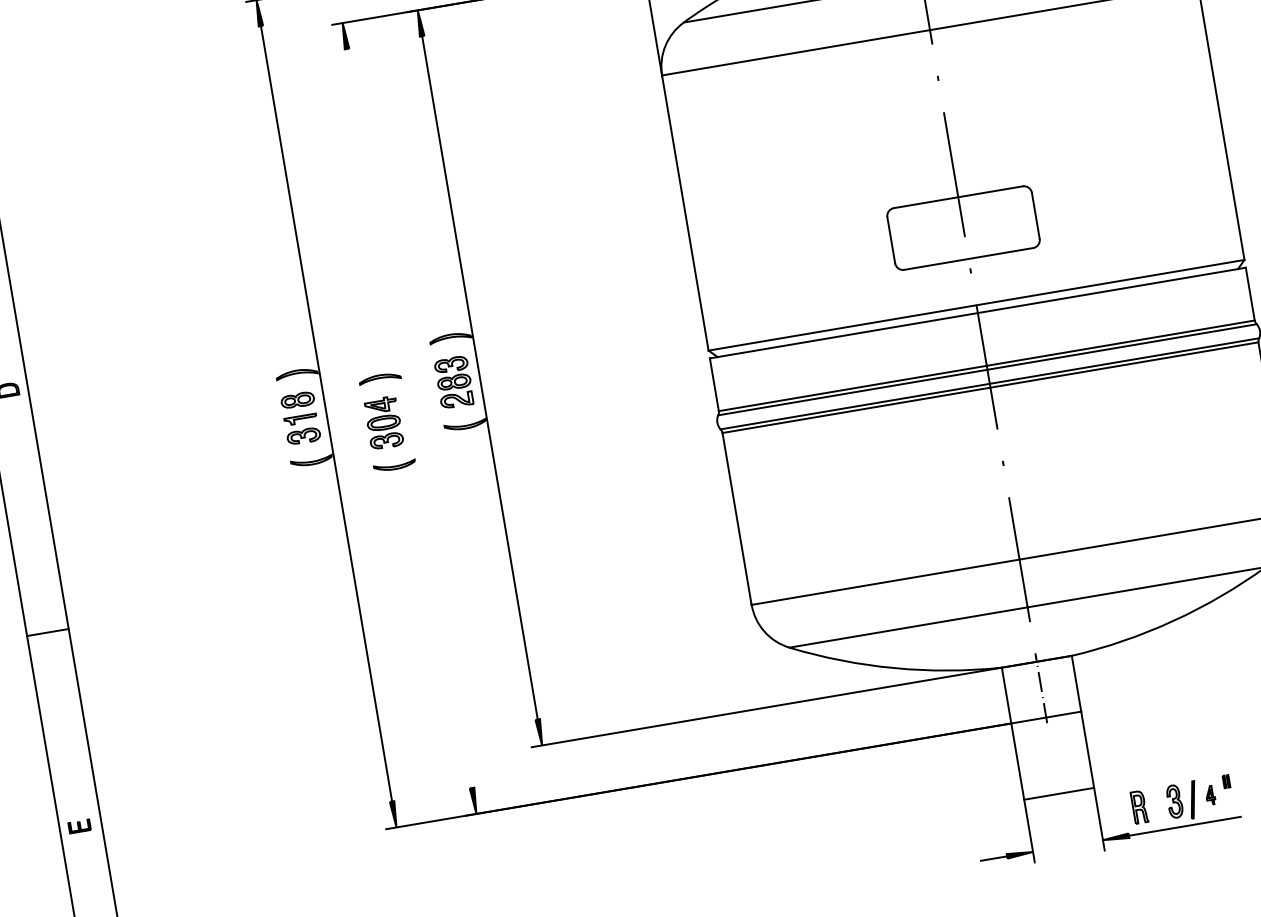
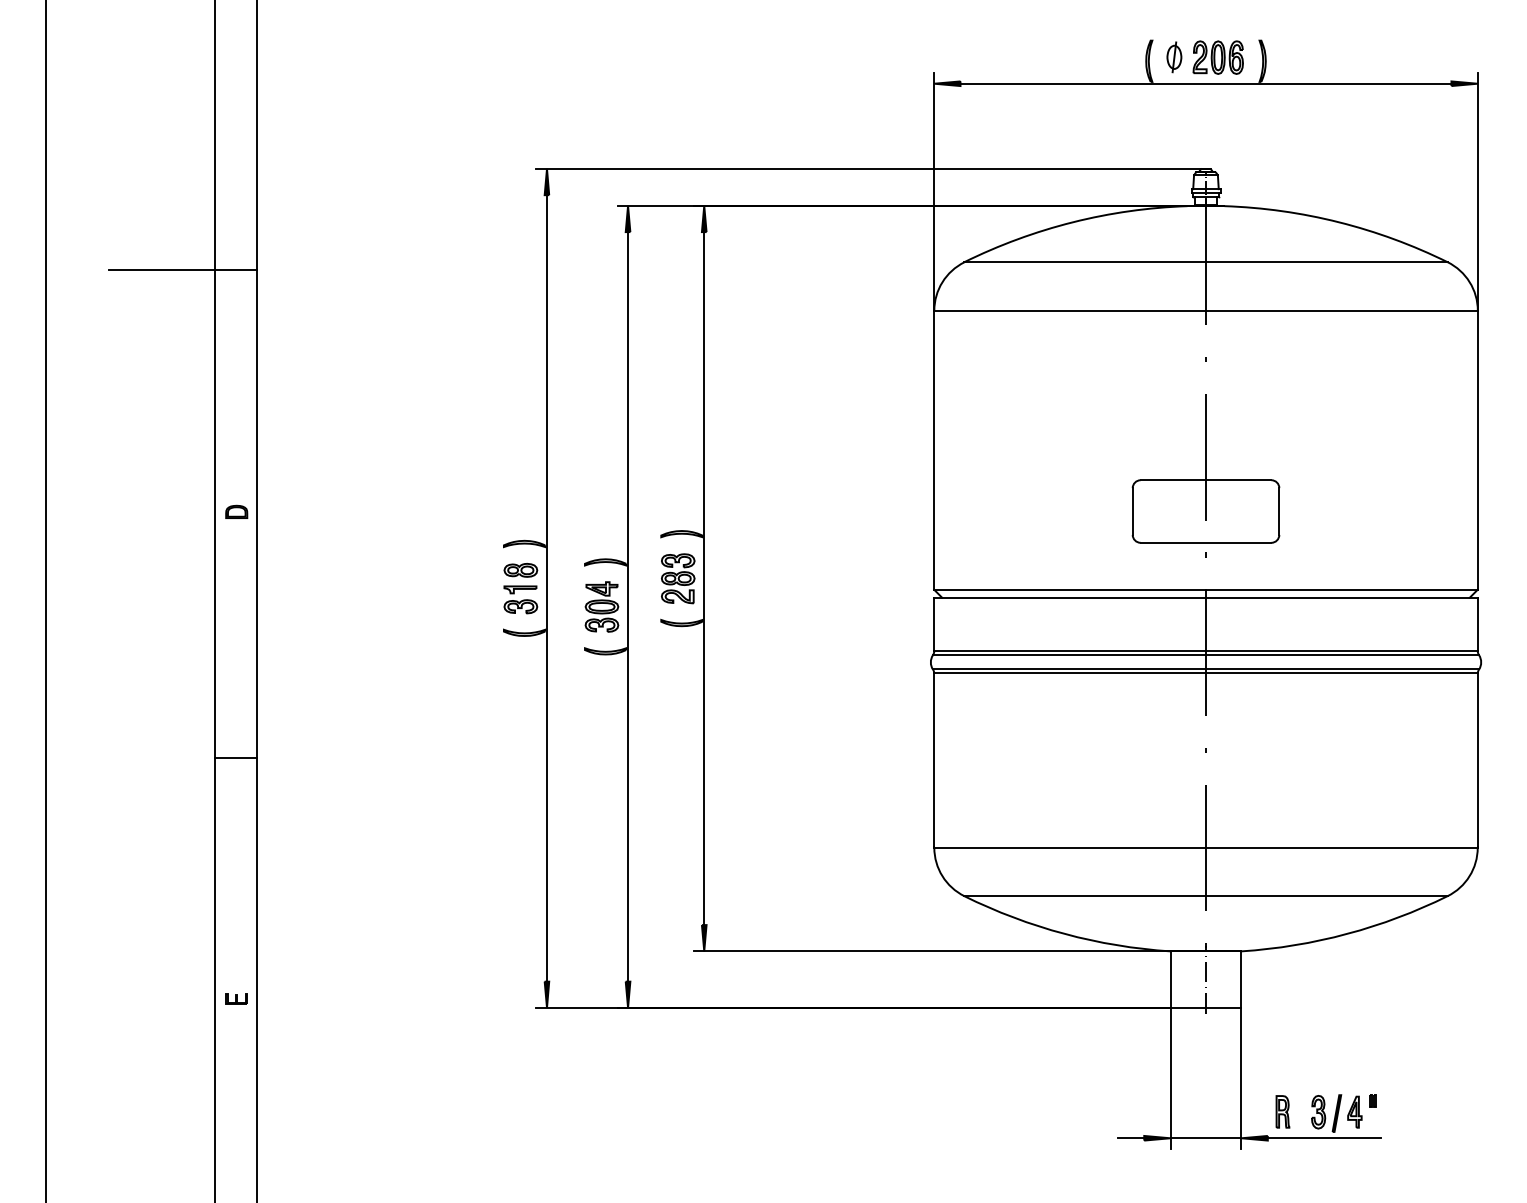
line: (409, 418) -> (628, 606), added
line: (1058, 794) -> (1205, 1138), moved
part: (1209, 794) -> (1354, 1111), size x1.67
part: (79, 825) -> (236, 998), moved

